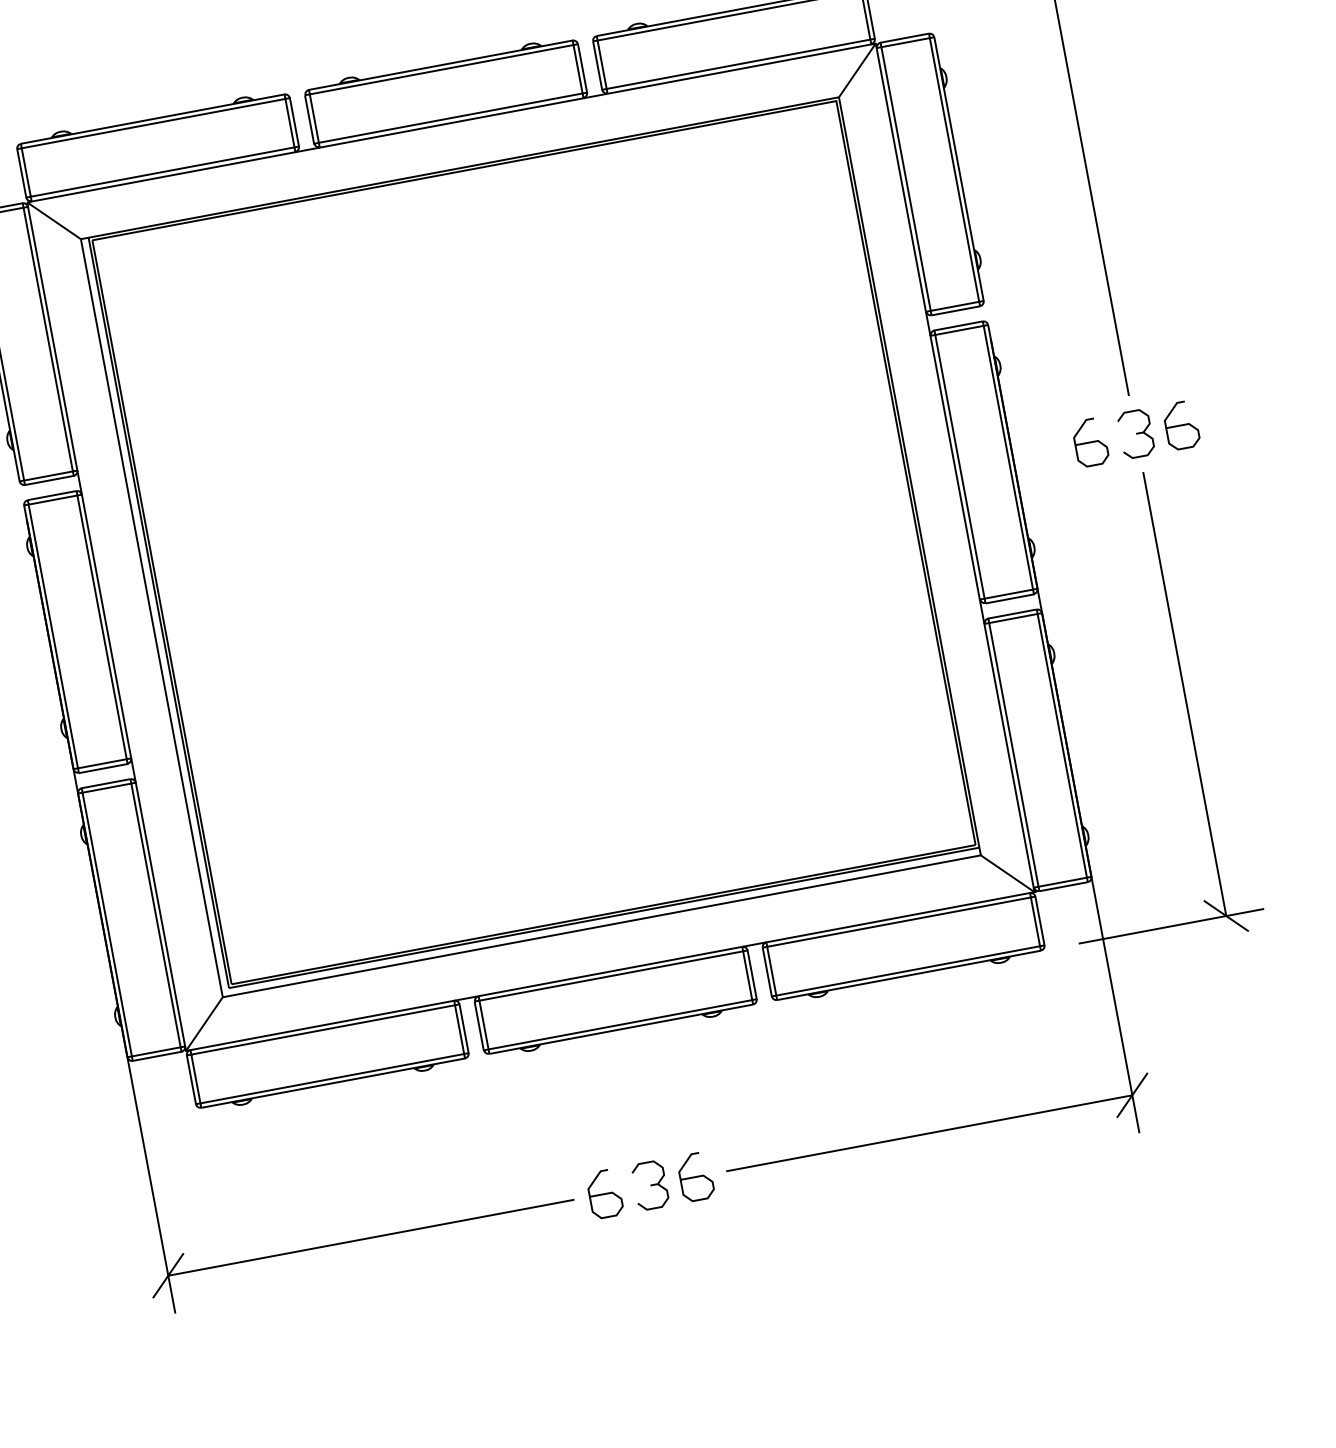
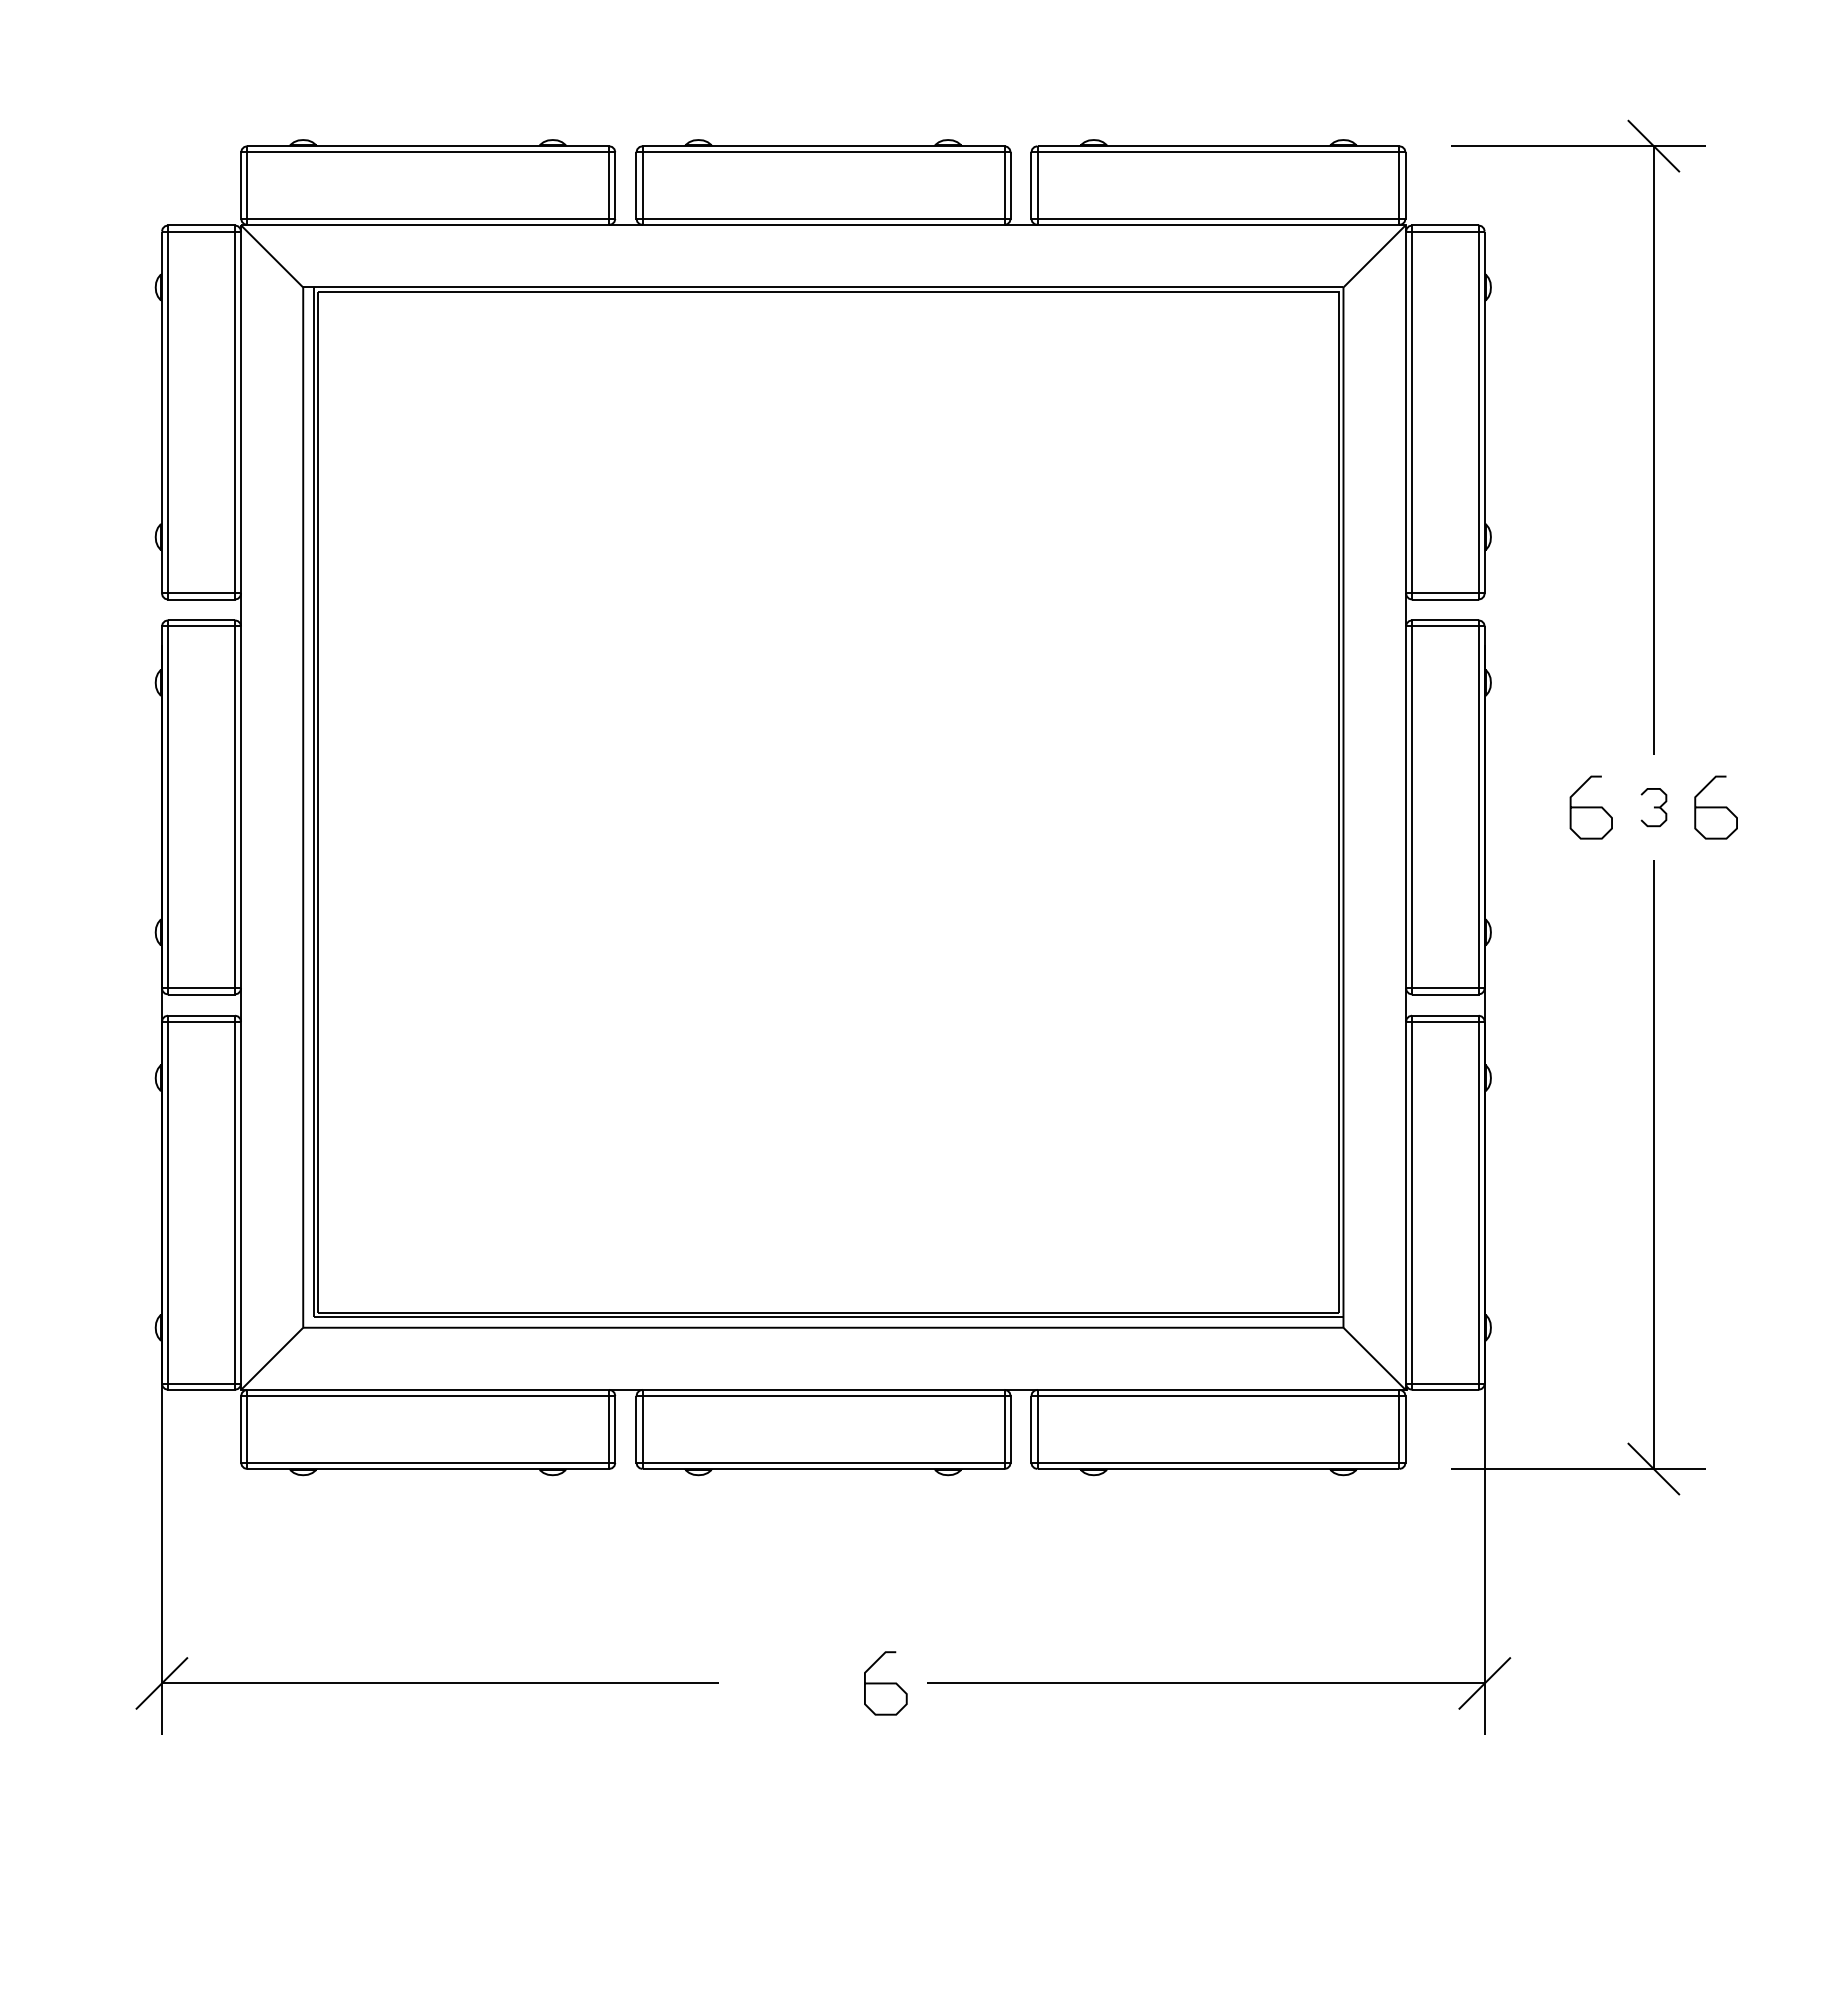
part: (1135, 433) -> (1653, 807), size x0.6
part: (650, 1185) -> (823, 1683), removed
curve: (604, 1194) -> (760, 1683), removed

